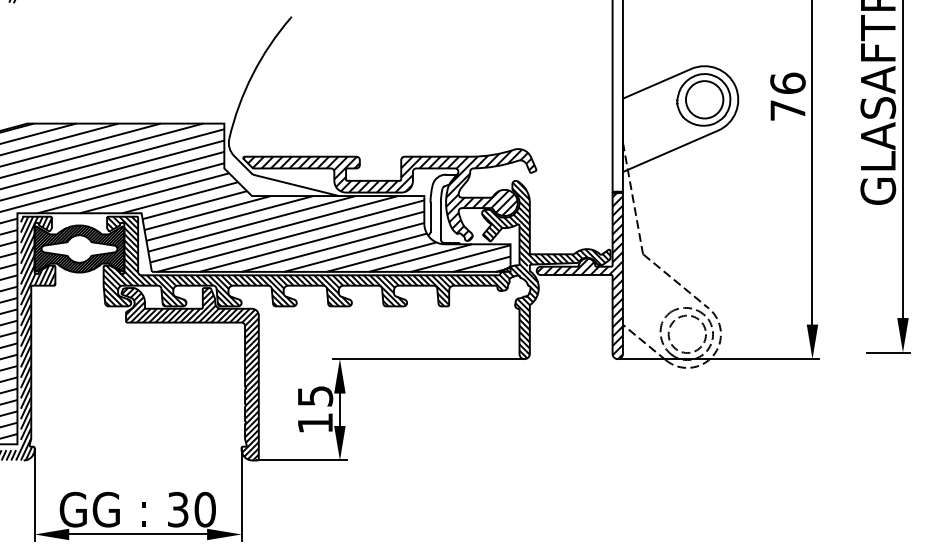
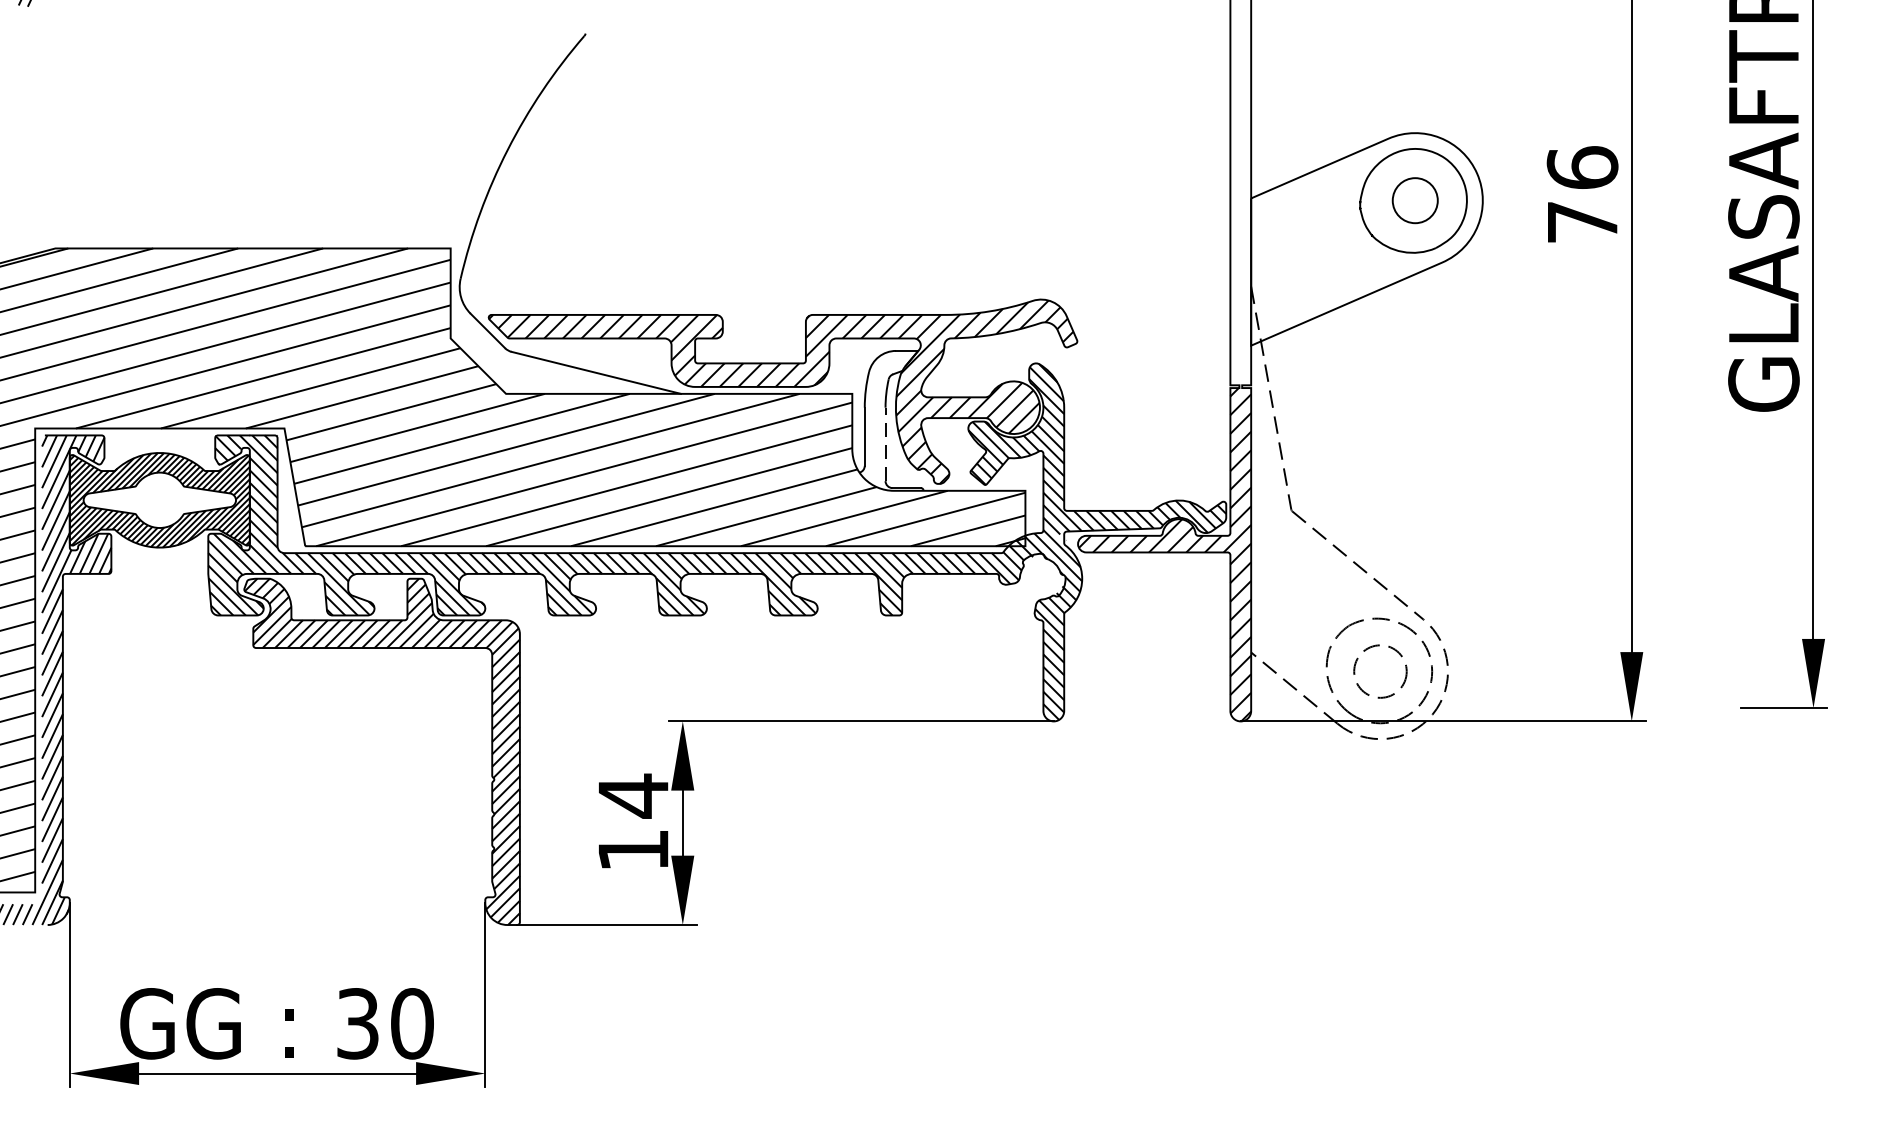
circle: (704, 99) -> (1414, 200), size x0.6
line: (440, 220) -> (884, 443), solid -> dashed
circle: (687, 334) -> (1380, 671), size x0.7
text: (315, 396) -> (633, 796), 15 -> 14

